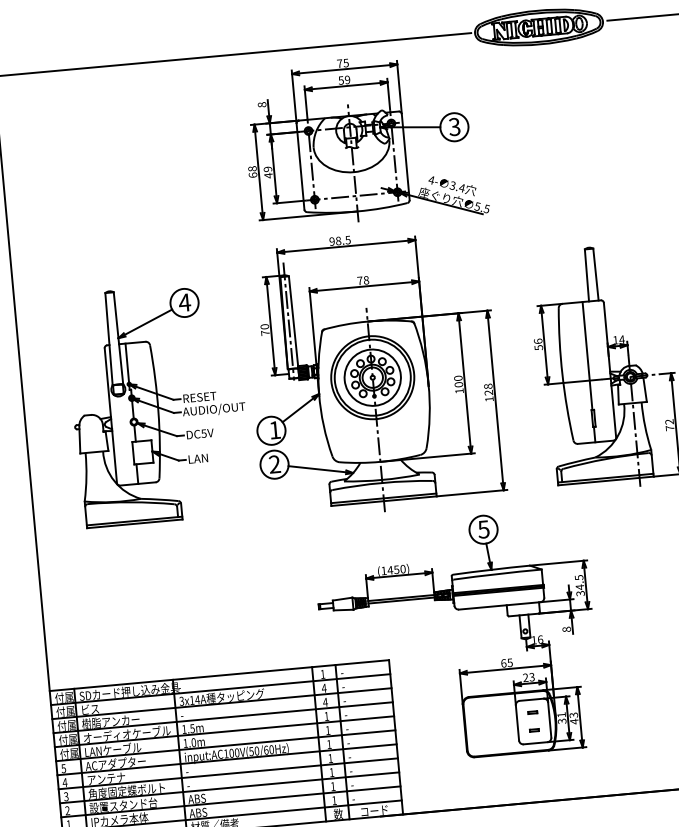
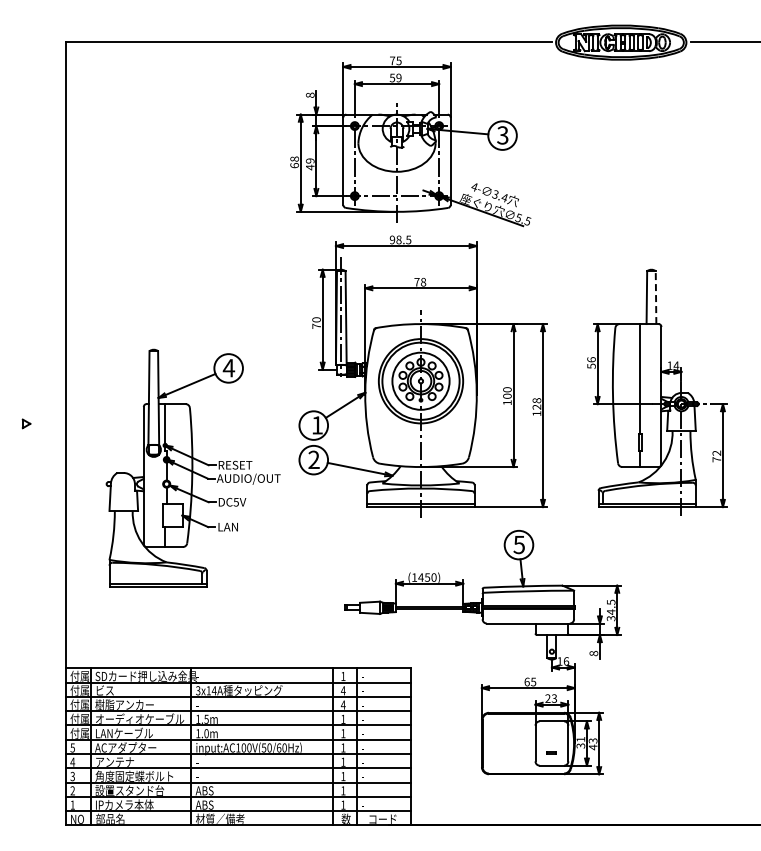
part: (364, 141) -> (410, 141), moved
line: (596, 274) -> (656, 297), solid -> dashed
part: (157, 403) -> (192, 467), moved
part: (532, 712) -> (551, 734), removed

